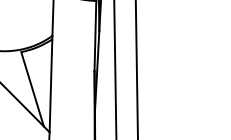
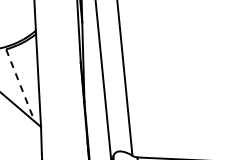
line: (32, 89) -> (20, 85), solid -> dashed

